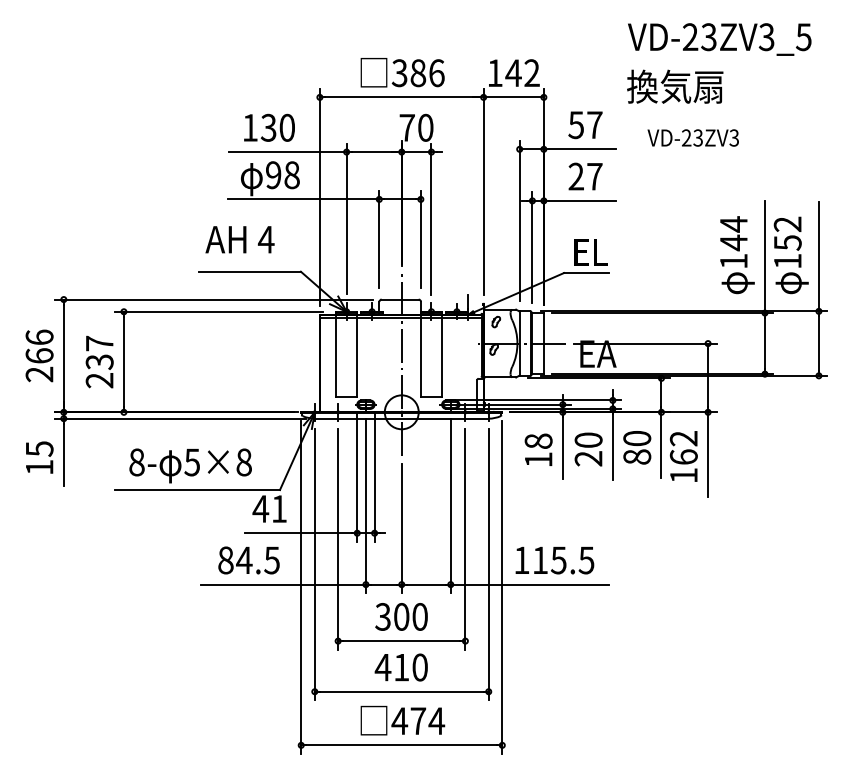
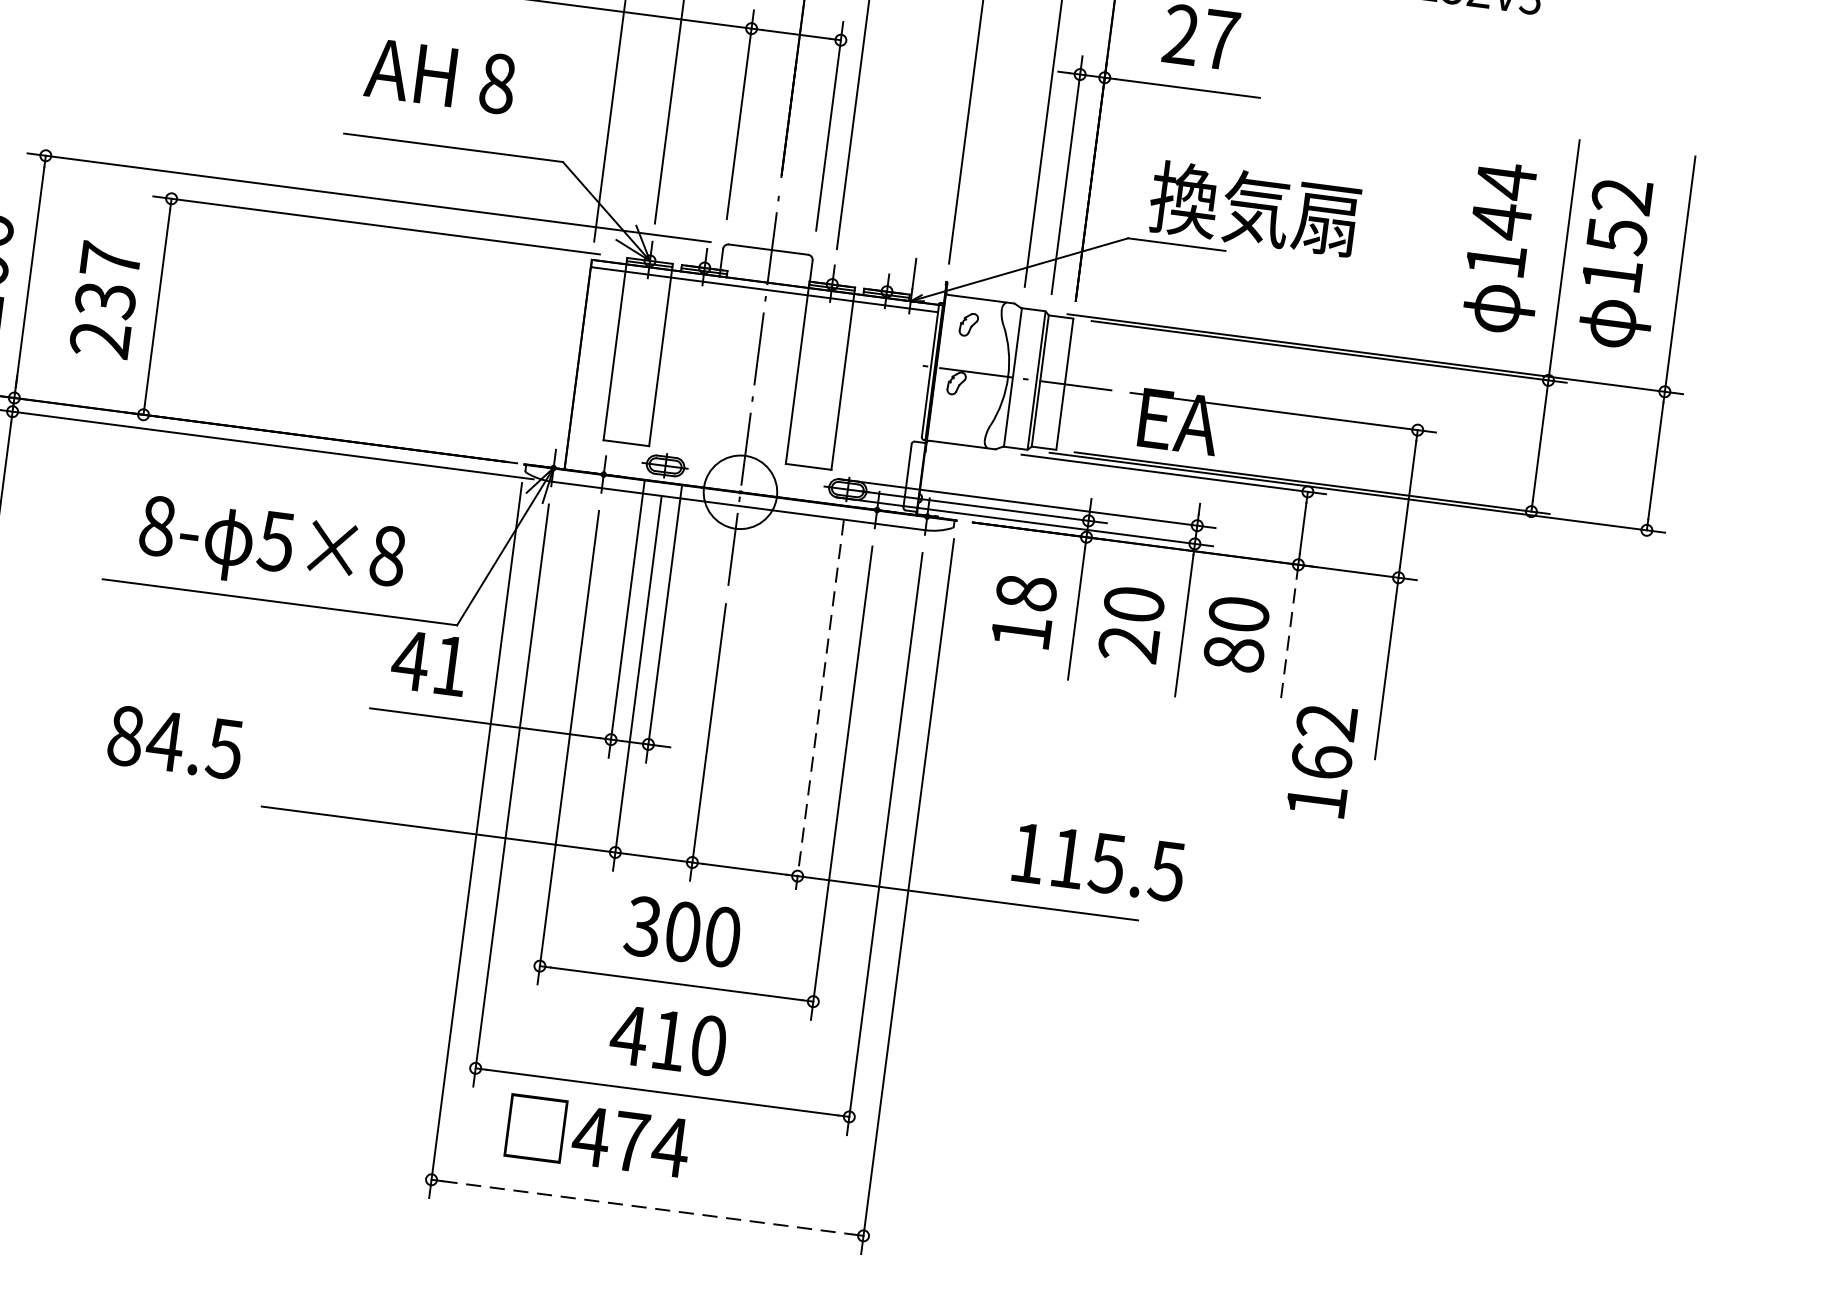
text: (265, 239) -> (495, 82), 4 -> 8
text: (620, 251) -> (1255, 207), EL -> 換気扇
line: (661, 445) -> (1289, 636), solid -> dashed
text: (683, 456) -> (1321, 760), moved
line: (450, 506) -> (818, 708), solid -> dashed
text: (248, 560) -> (174, 742), moved
text: (554, 560) -> (1098, 862), moved
text: (402, 720) -> (597, 1136), moved
line: (402, 745) -> (649, 1208), solid -> dashed

